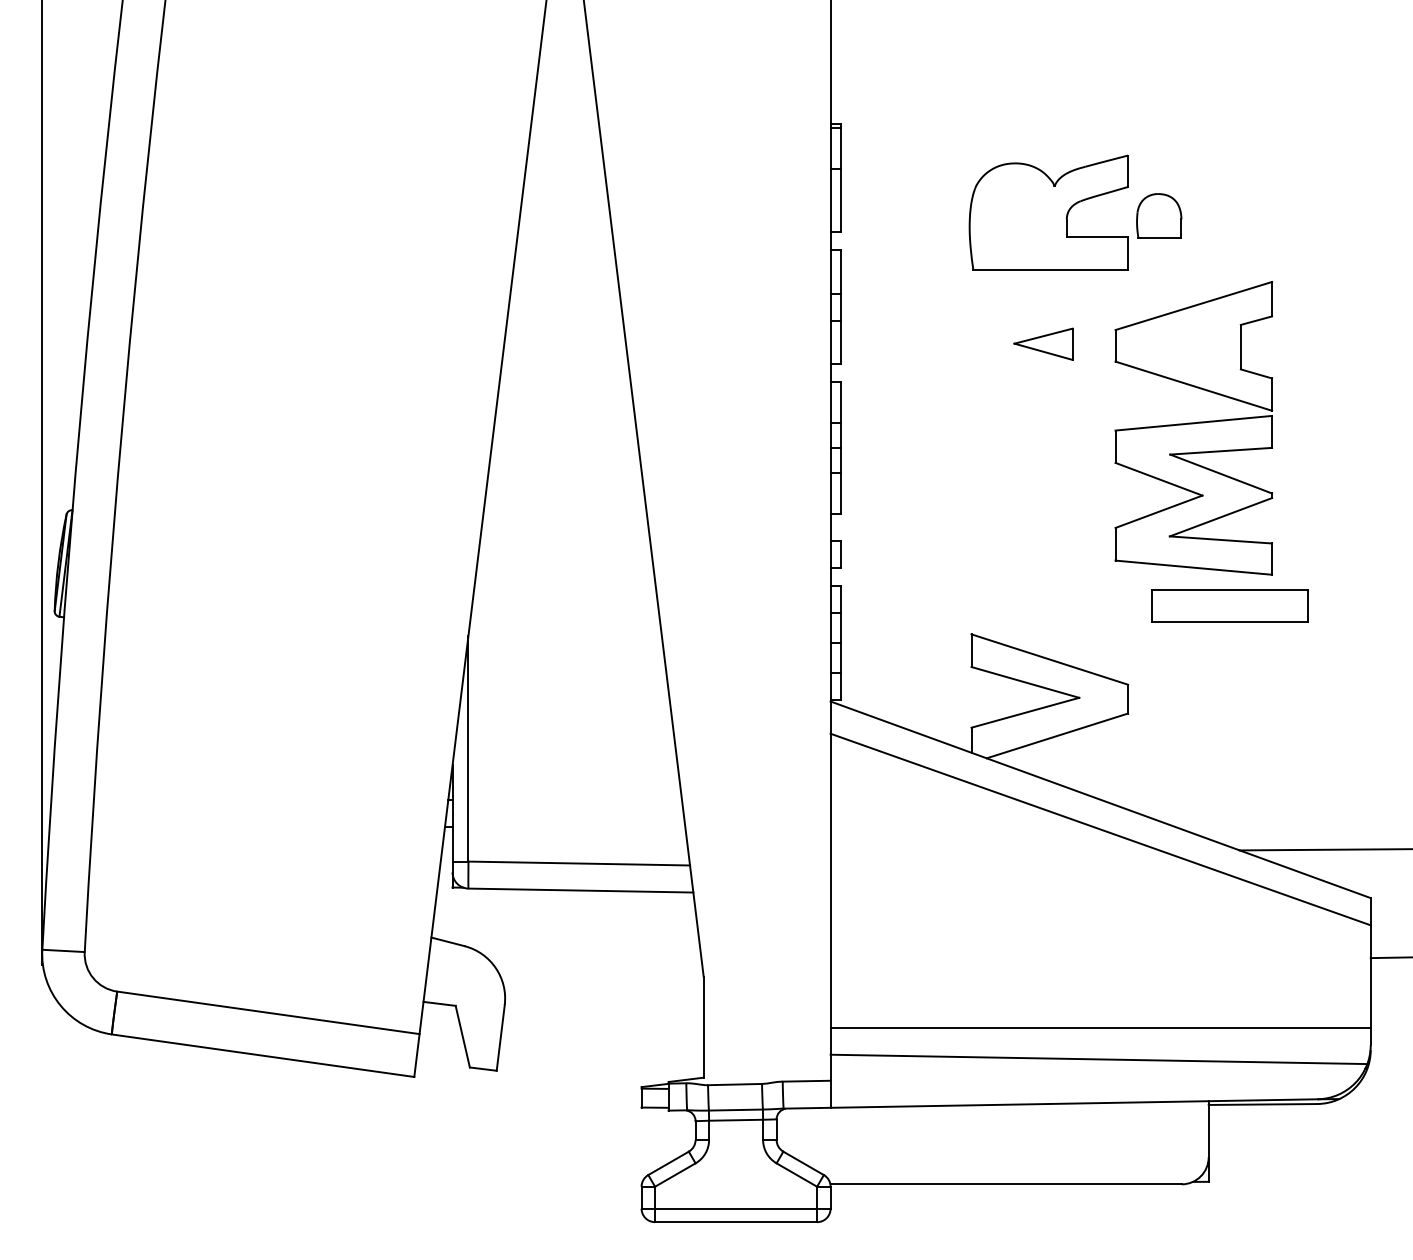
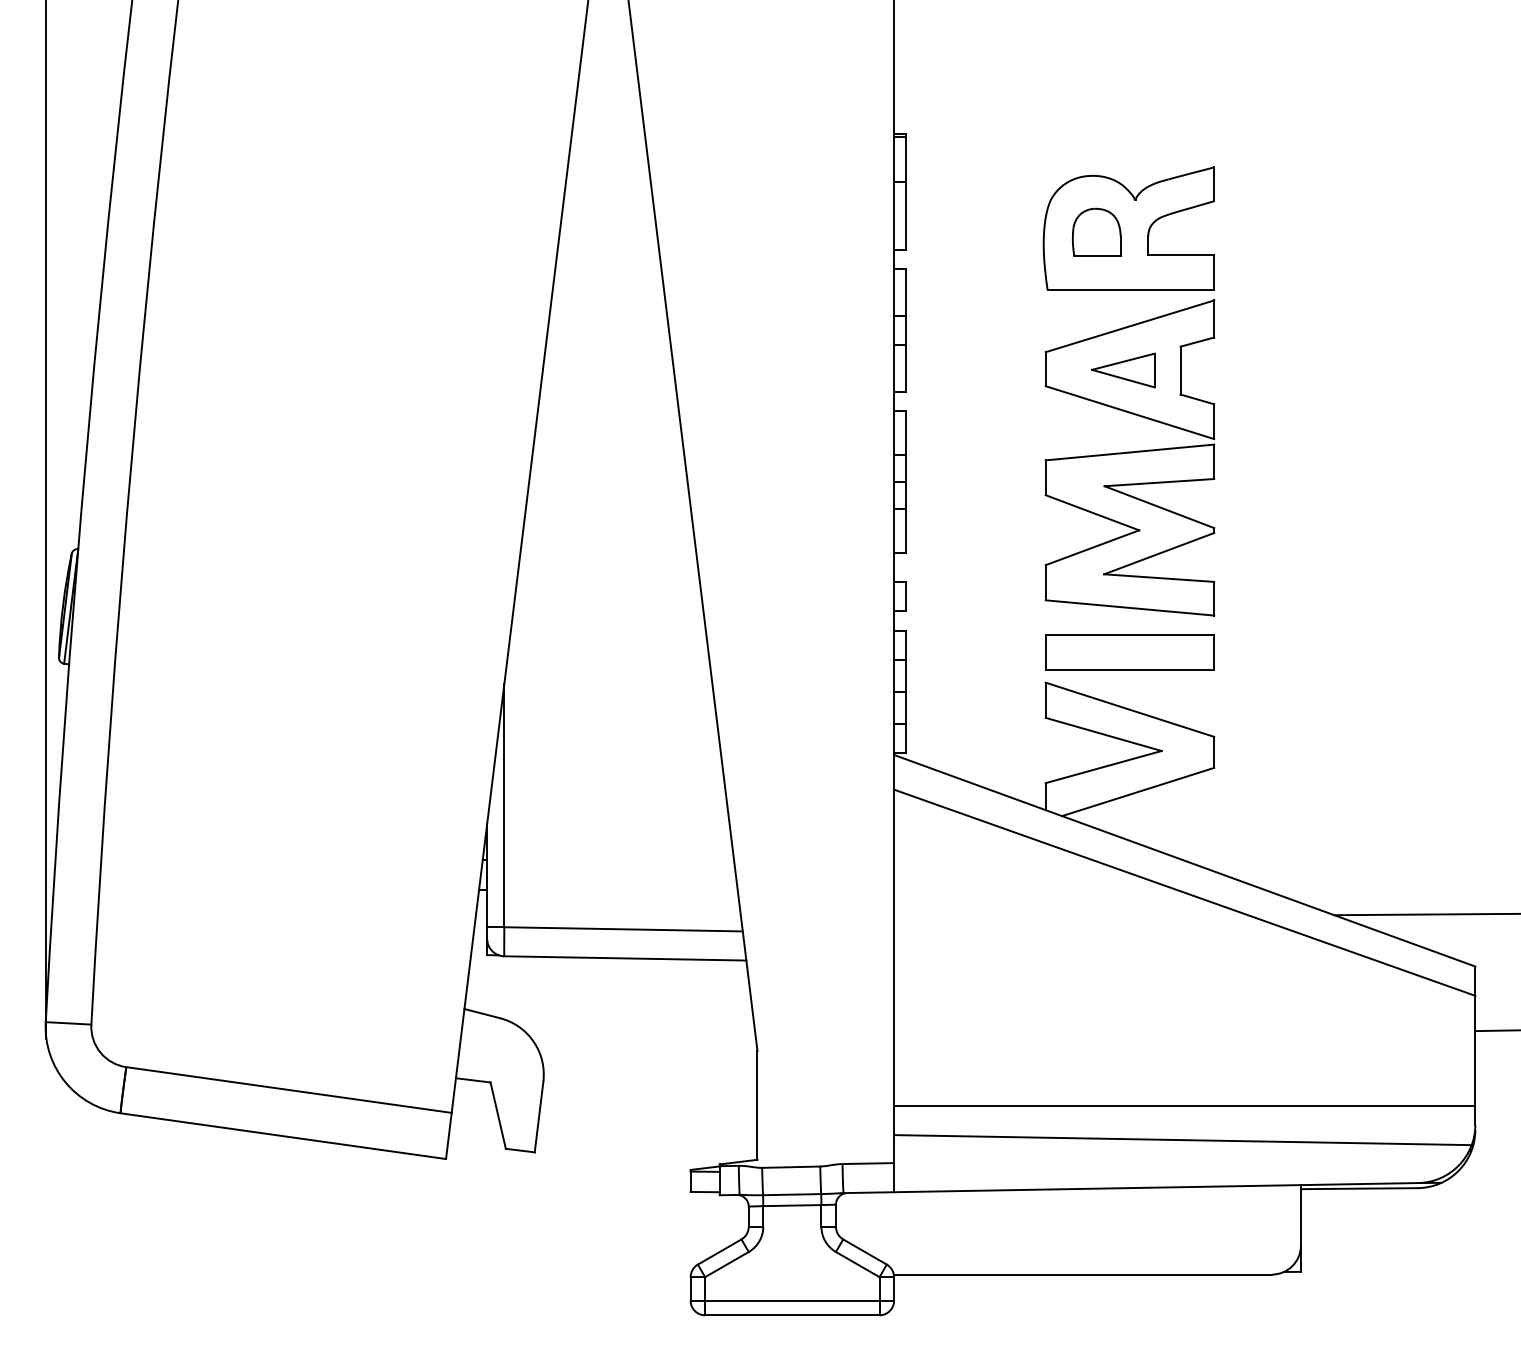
part: (1159, 215) -> (1096, 231), moved
part: (1193, 427) -> (1129, 457), moved
part: (1229, 606) -> (1129, 652), moved

